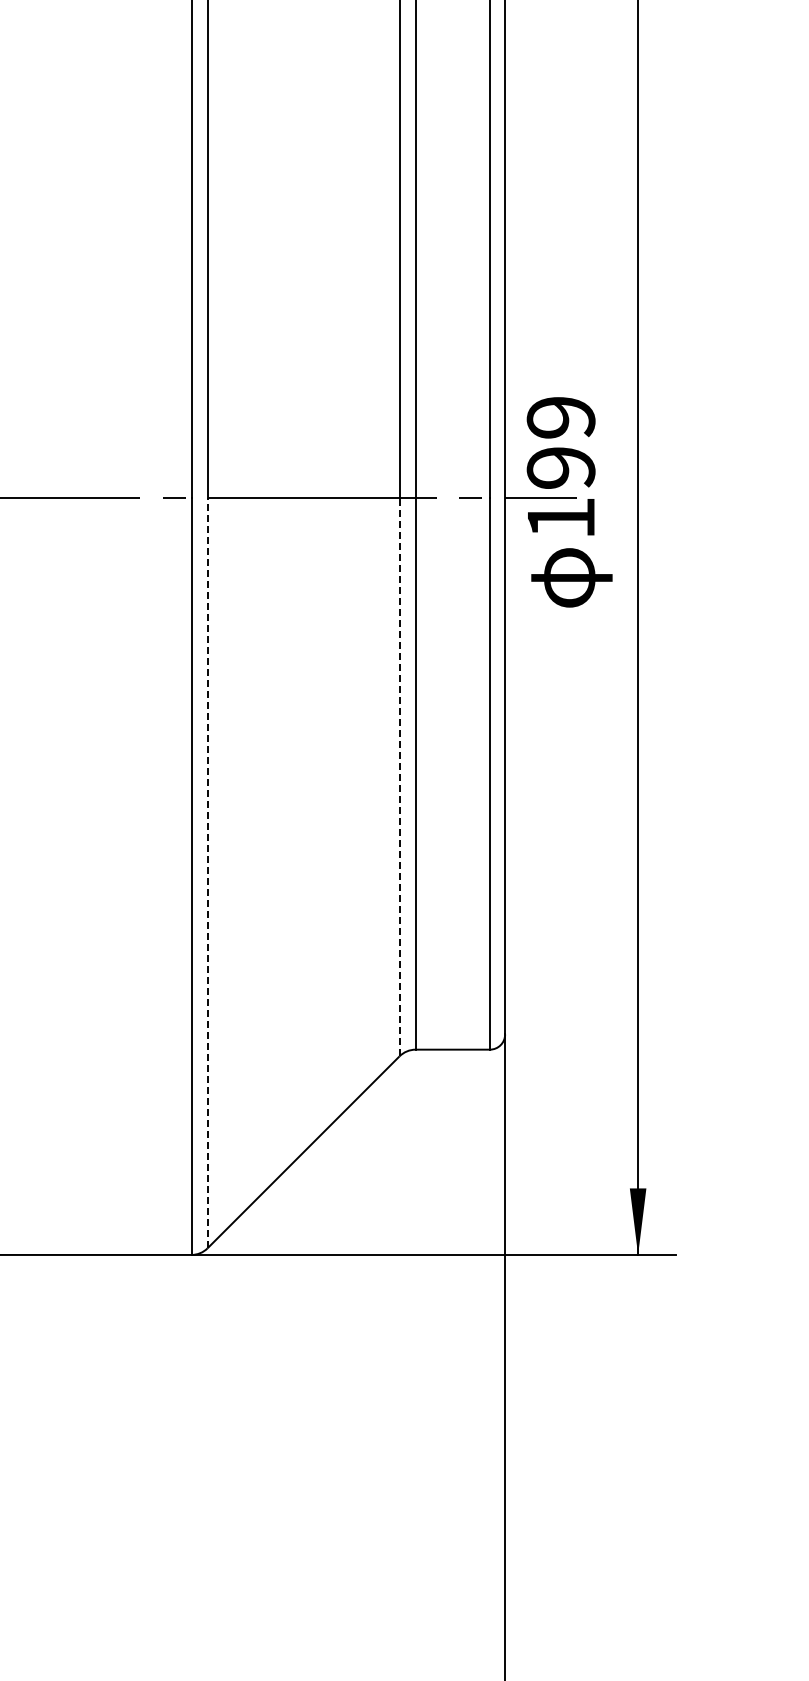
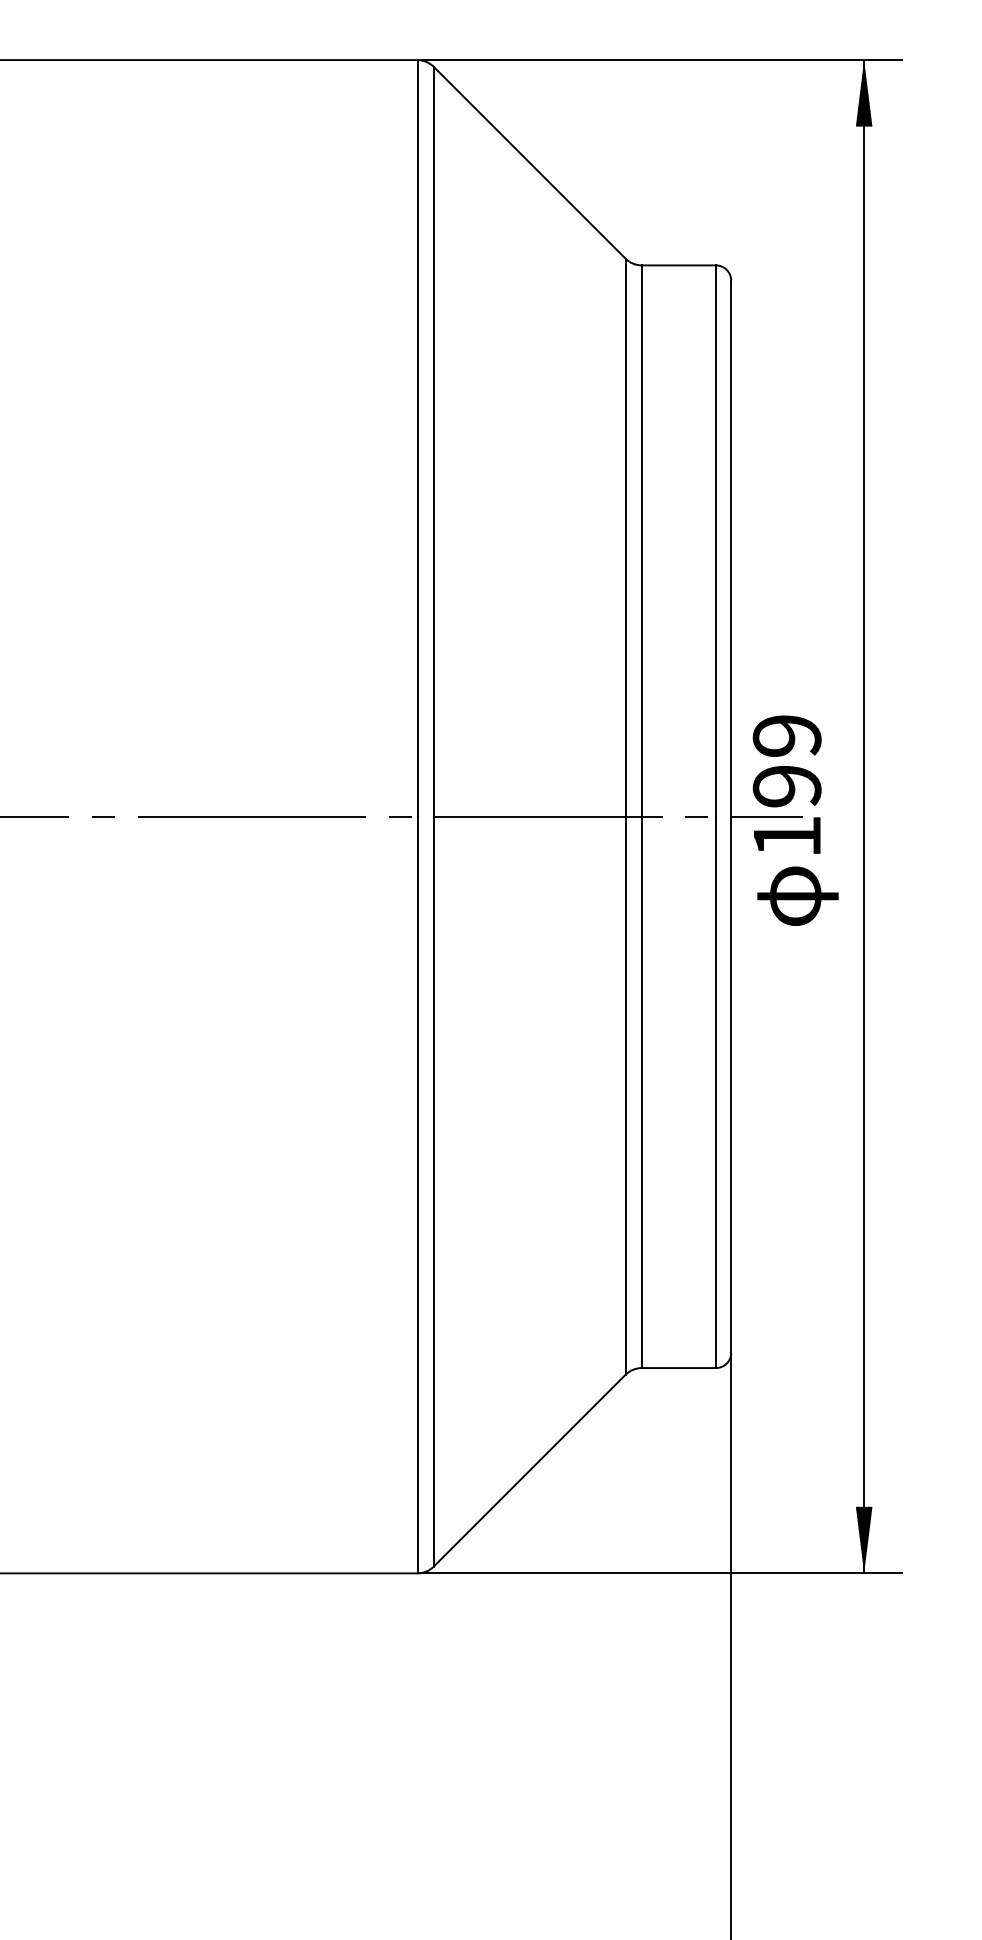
line: (399, 777) -> (625, 1095), dashed -> solid
line: (207, 873) -> (433, 1191), dashed -> solid

